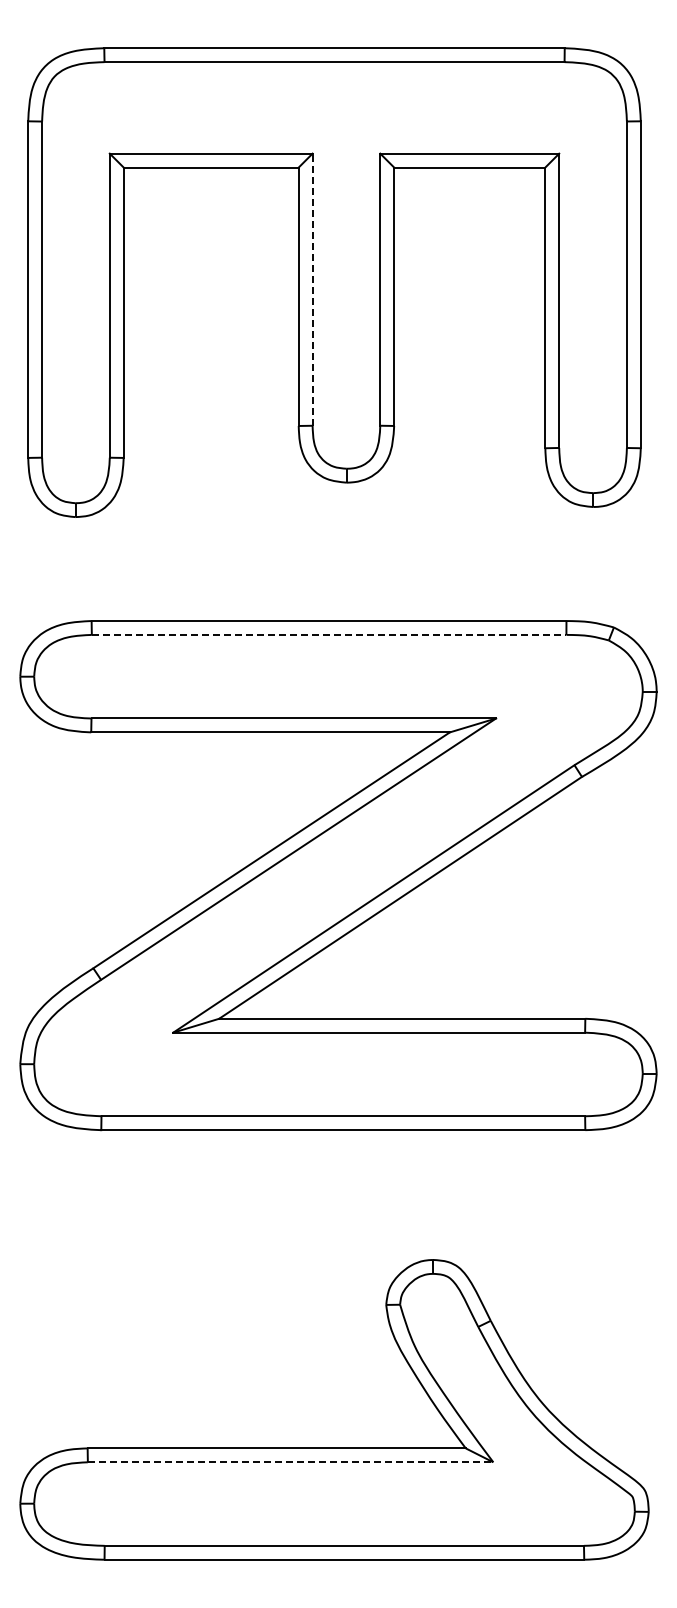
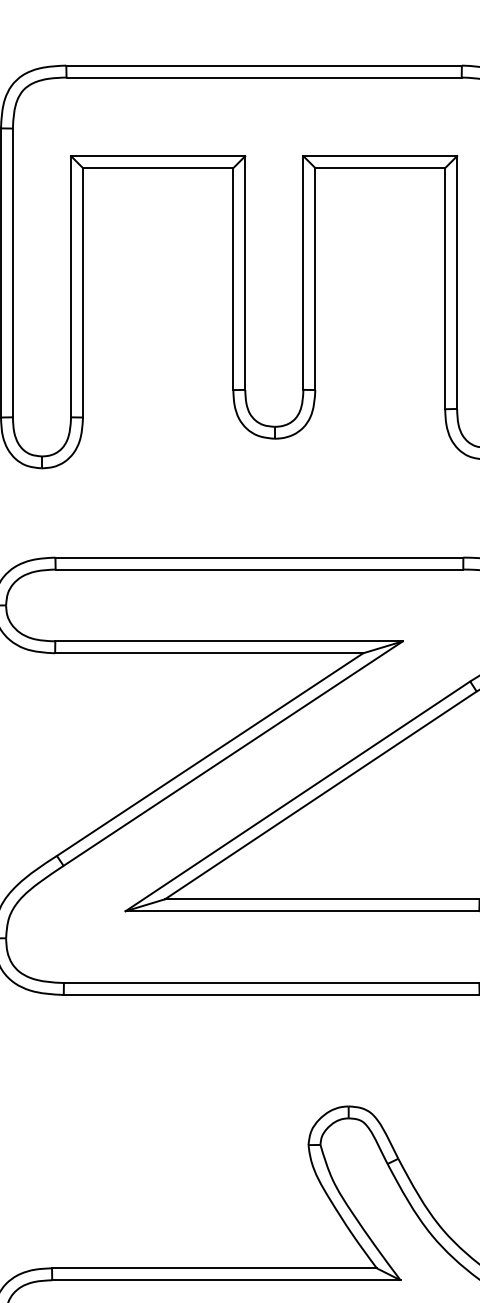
line: (312, 289) -> (245, 272), dashed -> solid
line: (329, 634) -> (259, 569), dashed -> solid
line: (290, 1462) -> (226, 1280), dashed -> solid

